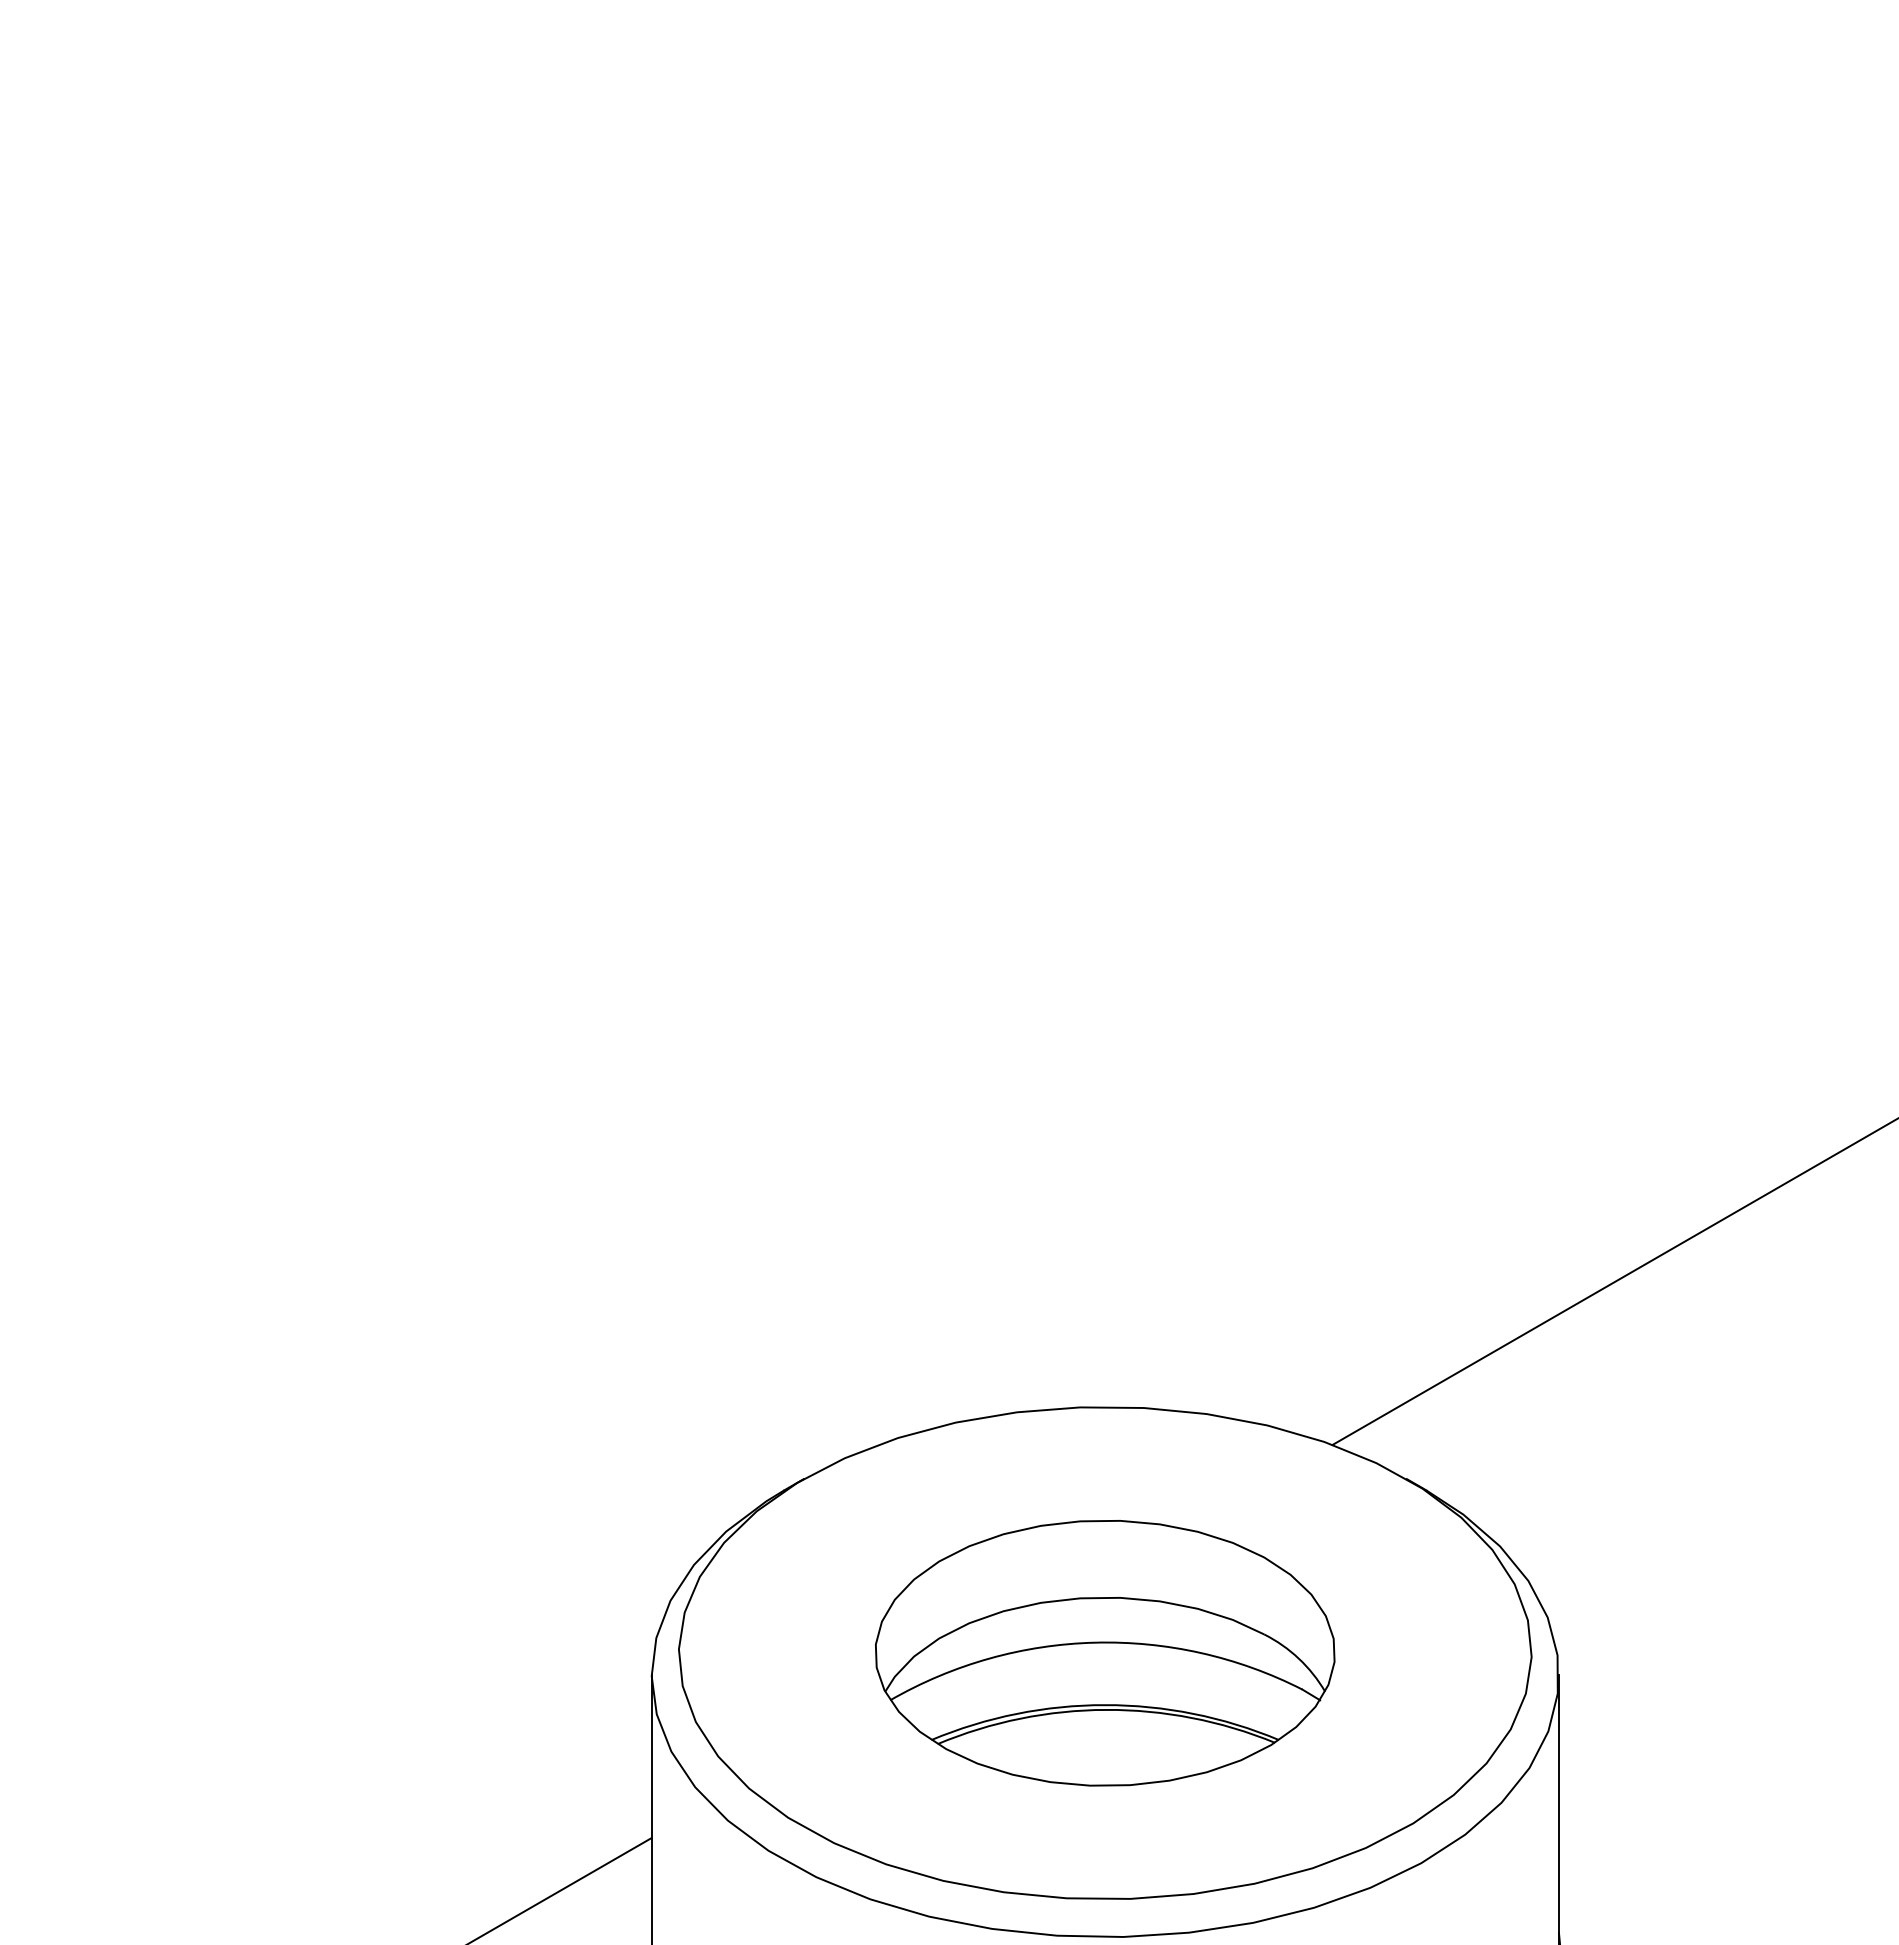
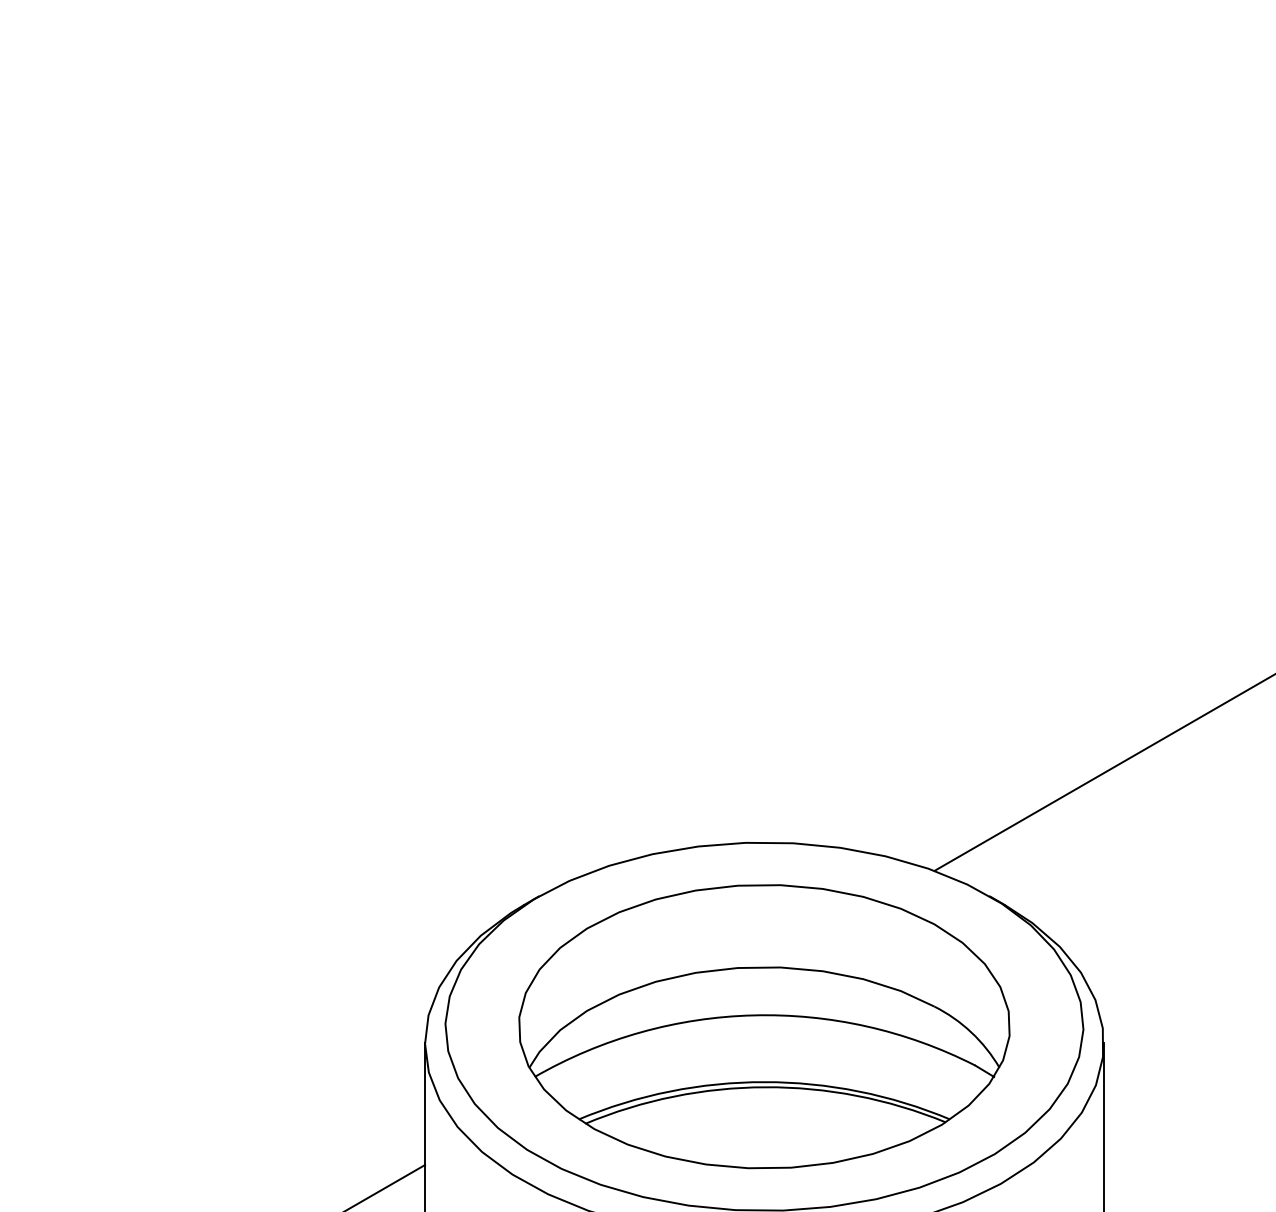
part: (1104, 1653) -> (763, 1026), size x1.43

